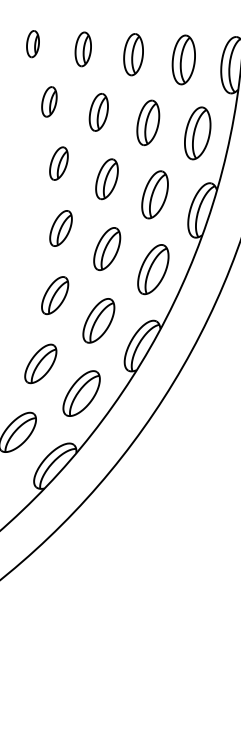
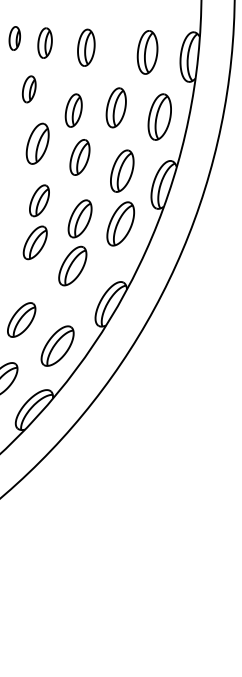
part: (82, 48) -> (44, 42), moved
part: (133, 54) -> (86, 47), moved
part: (98, 112) -> (73, 110), moved
part: (58, 163) -> (37, 143), size x1.4
part: (153, 269) -> (120, 223), moved
part: (54, 295) -> (34, 242), moved
part: (98, 320) -> (72, 265), moved

